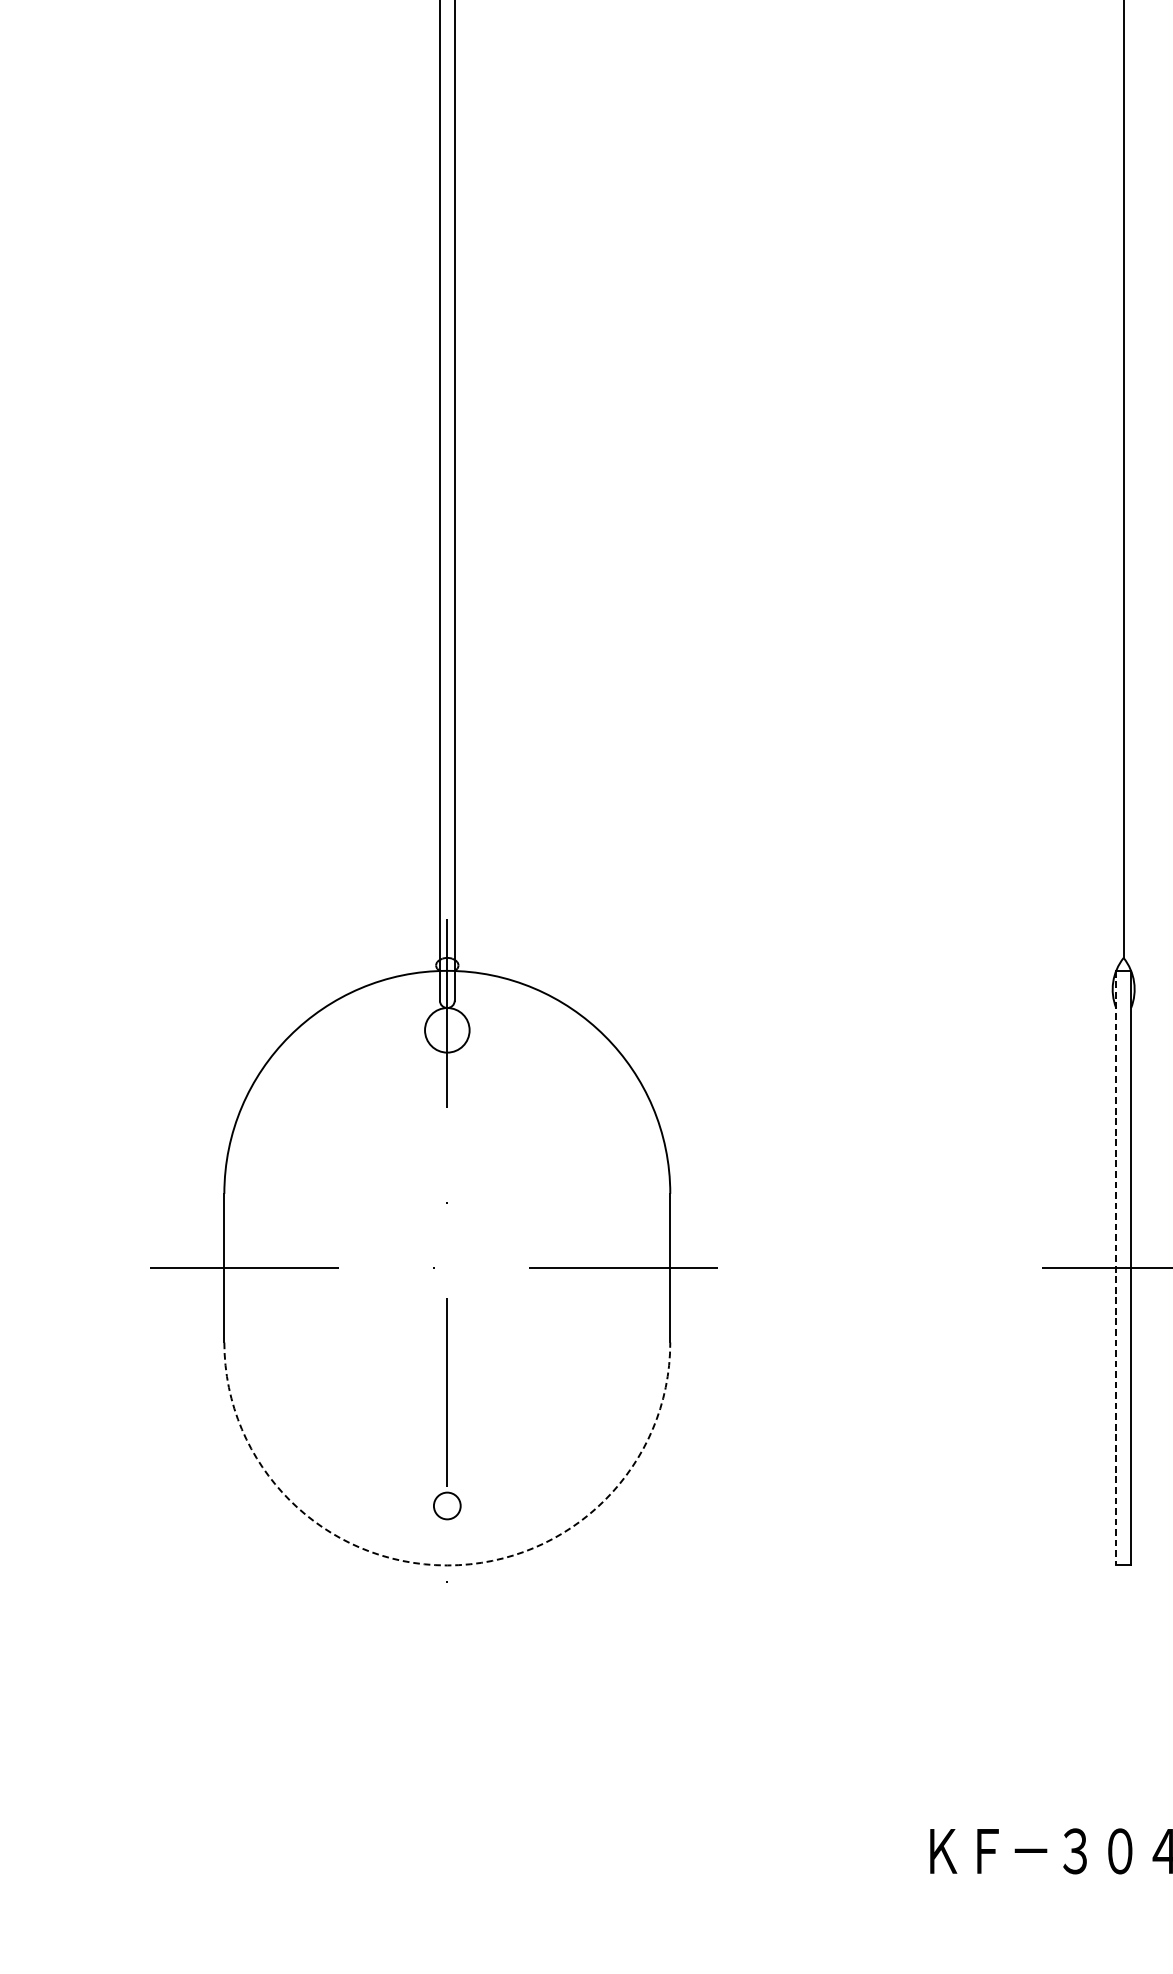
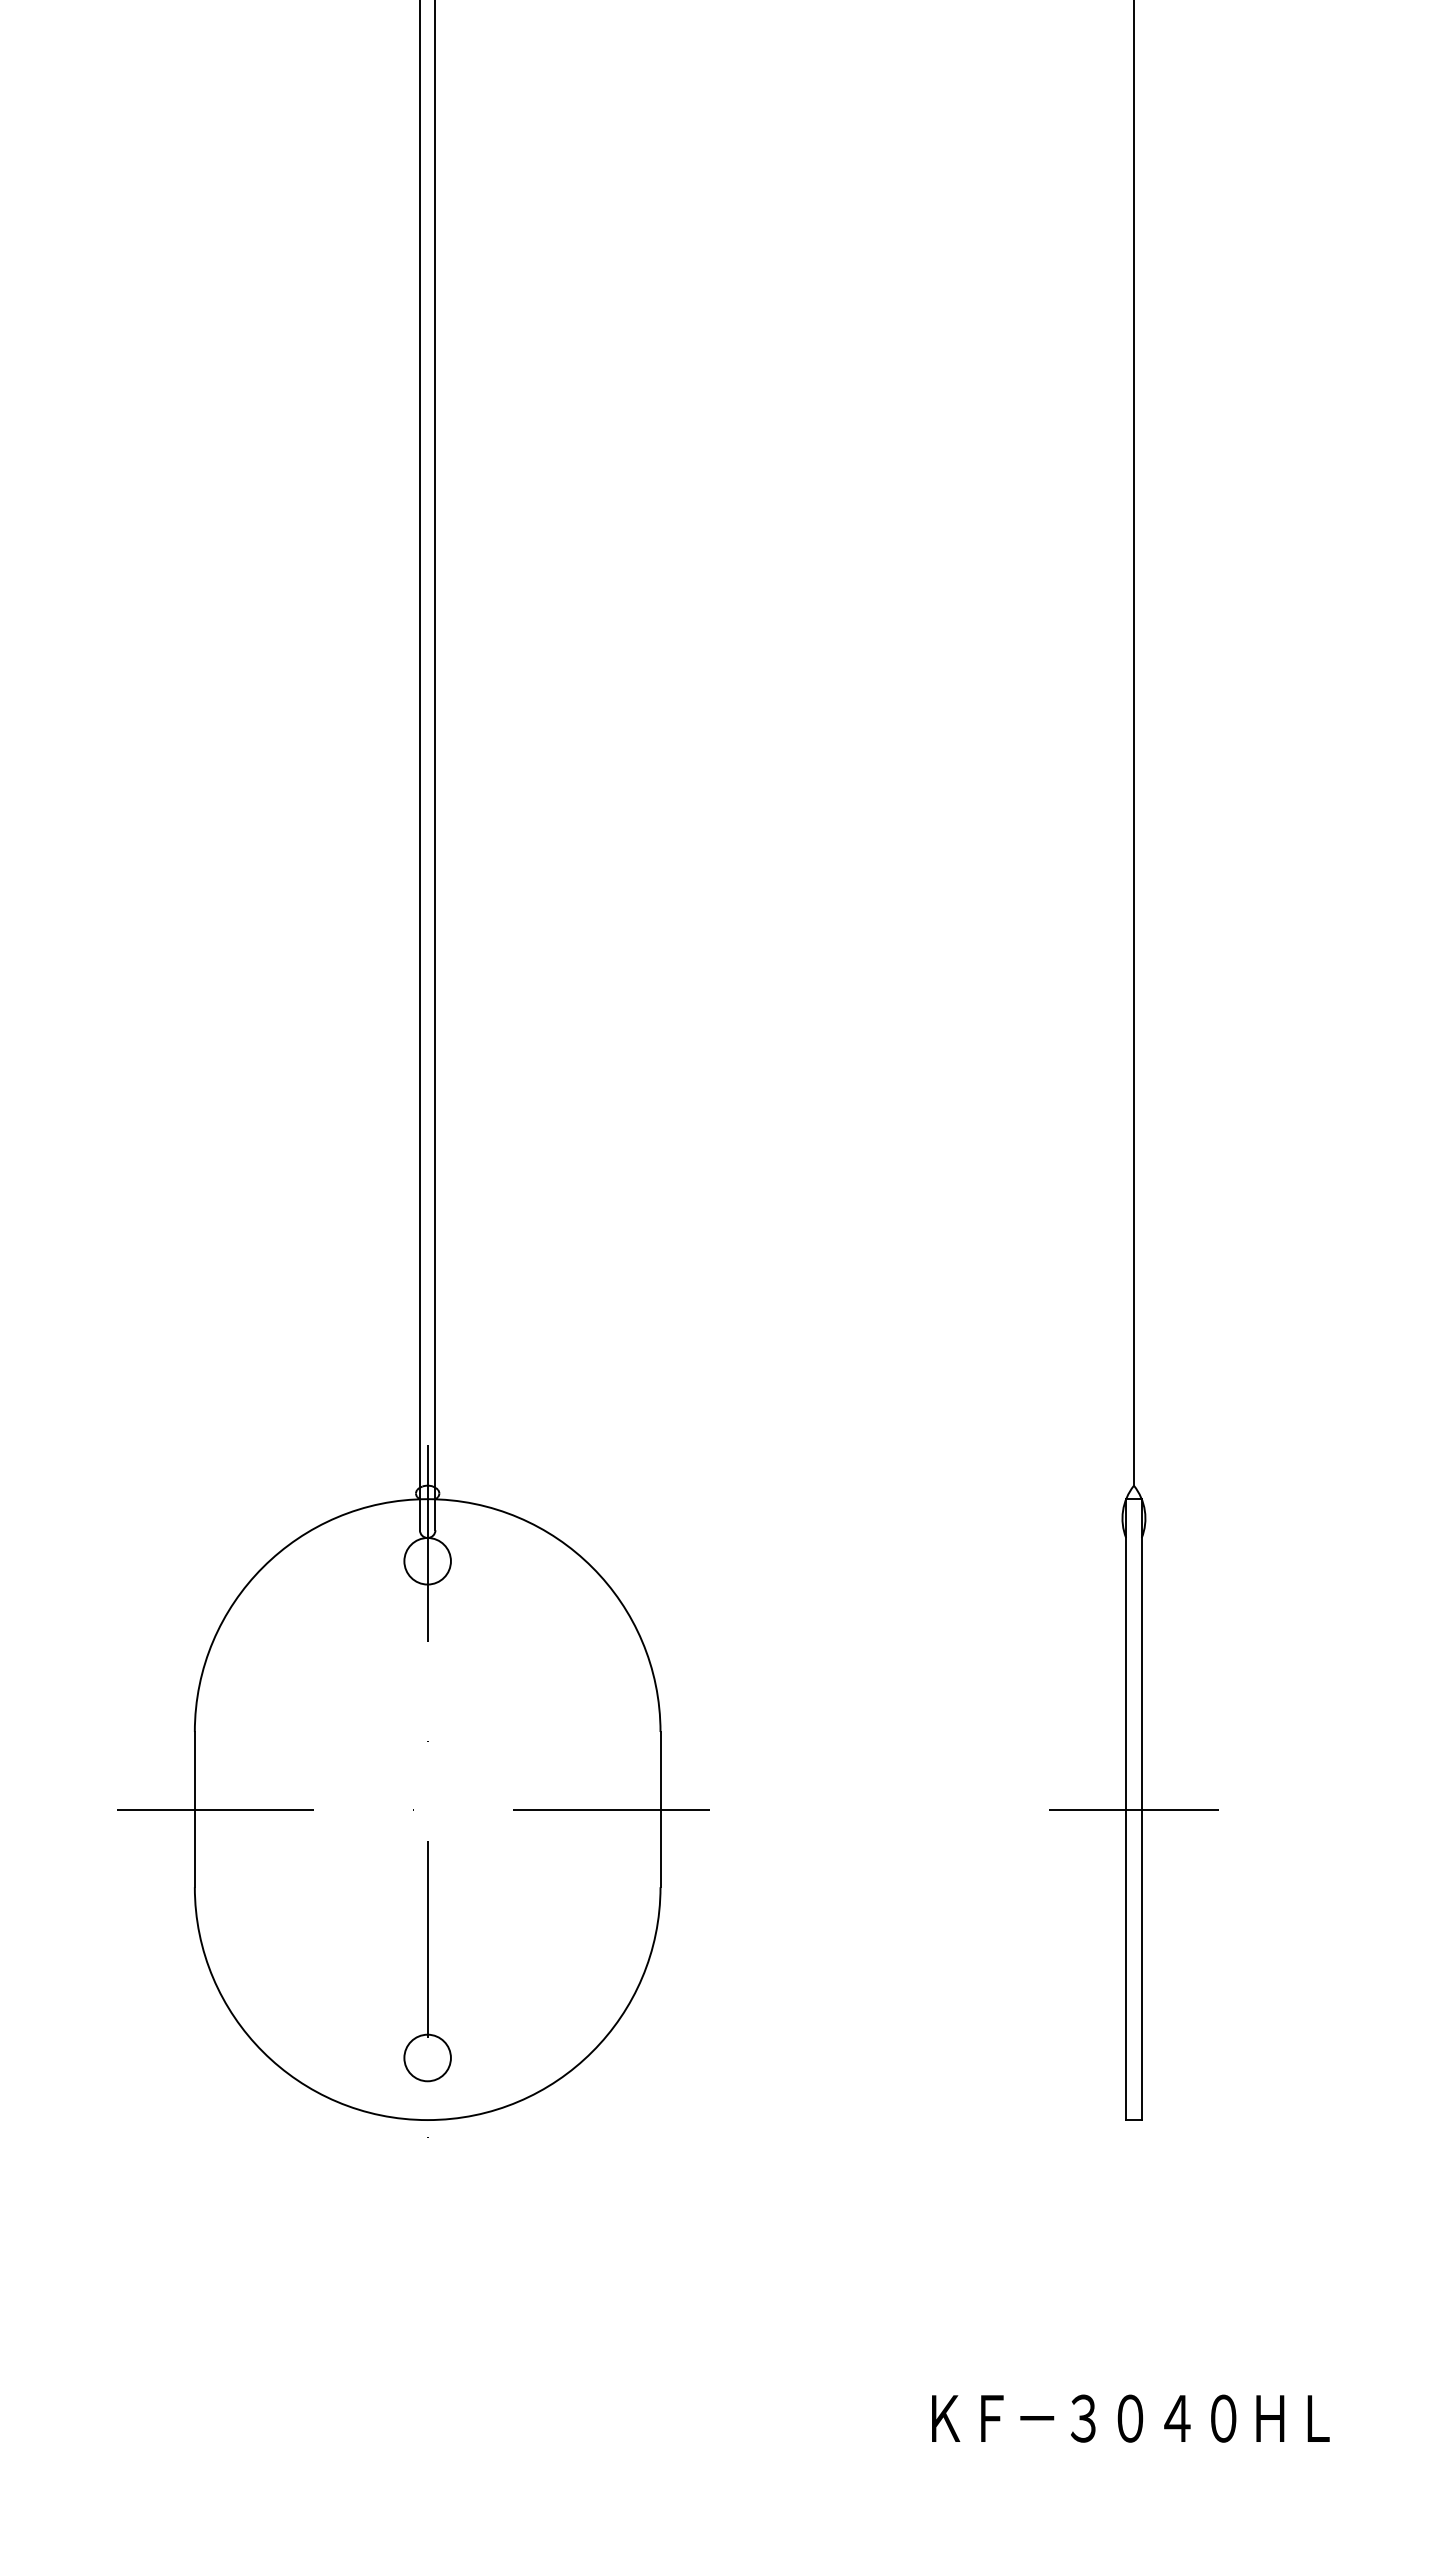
line: (1116, 1268) -> (1126, 1810), dashed -> solid
circle: (447, 1505) -> (427, 2057), size x1.67
arc: (447, 1565) -> (427, 2120), dashed -> solid

